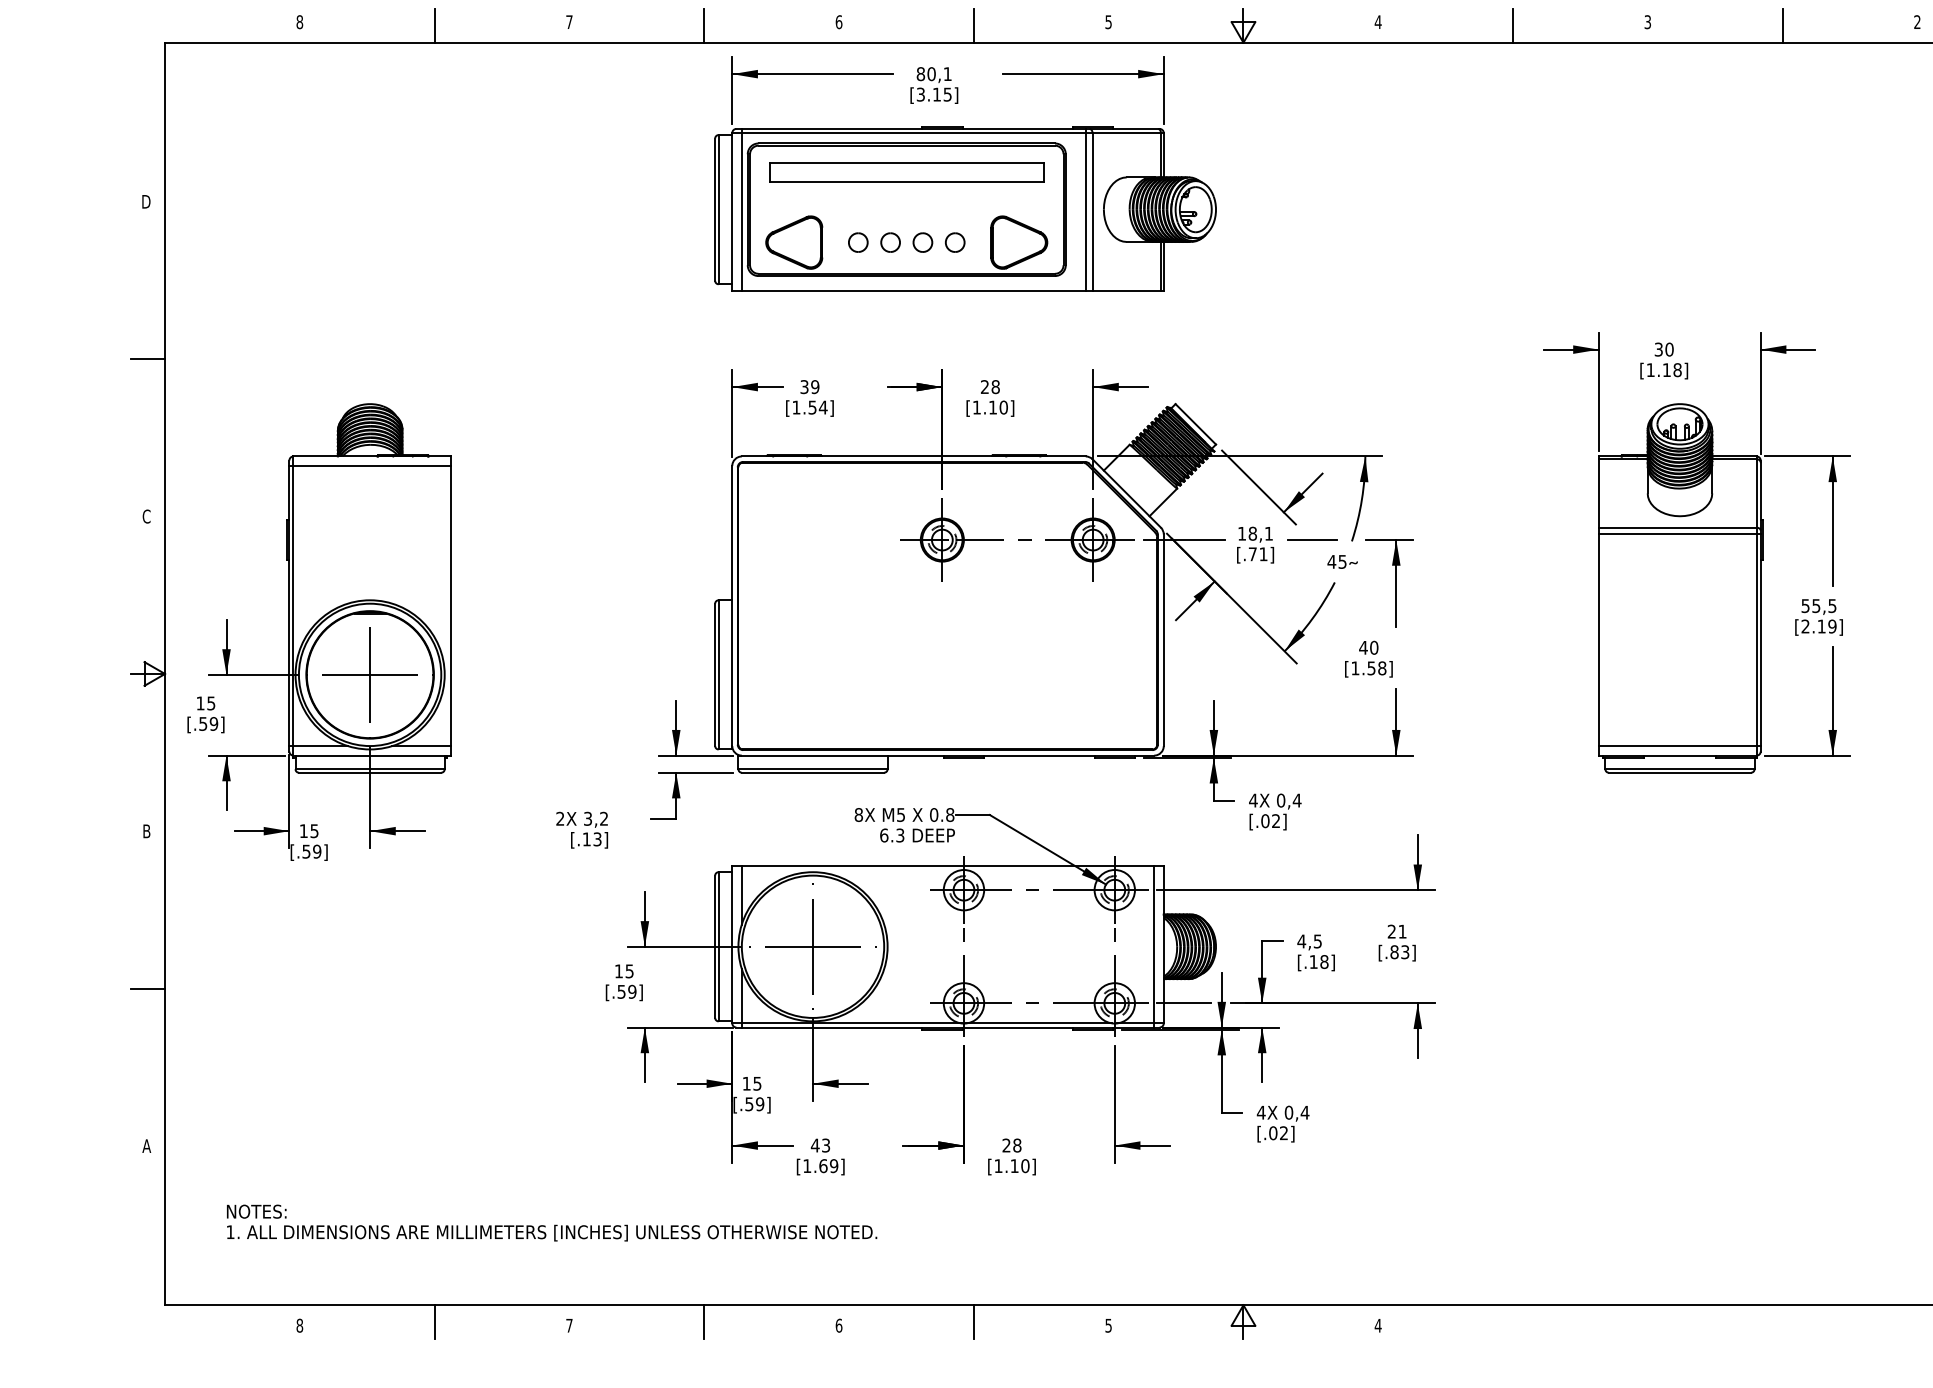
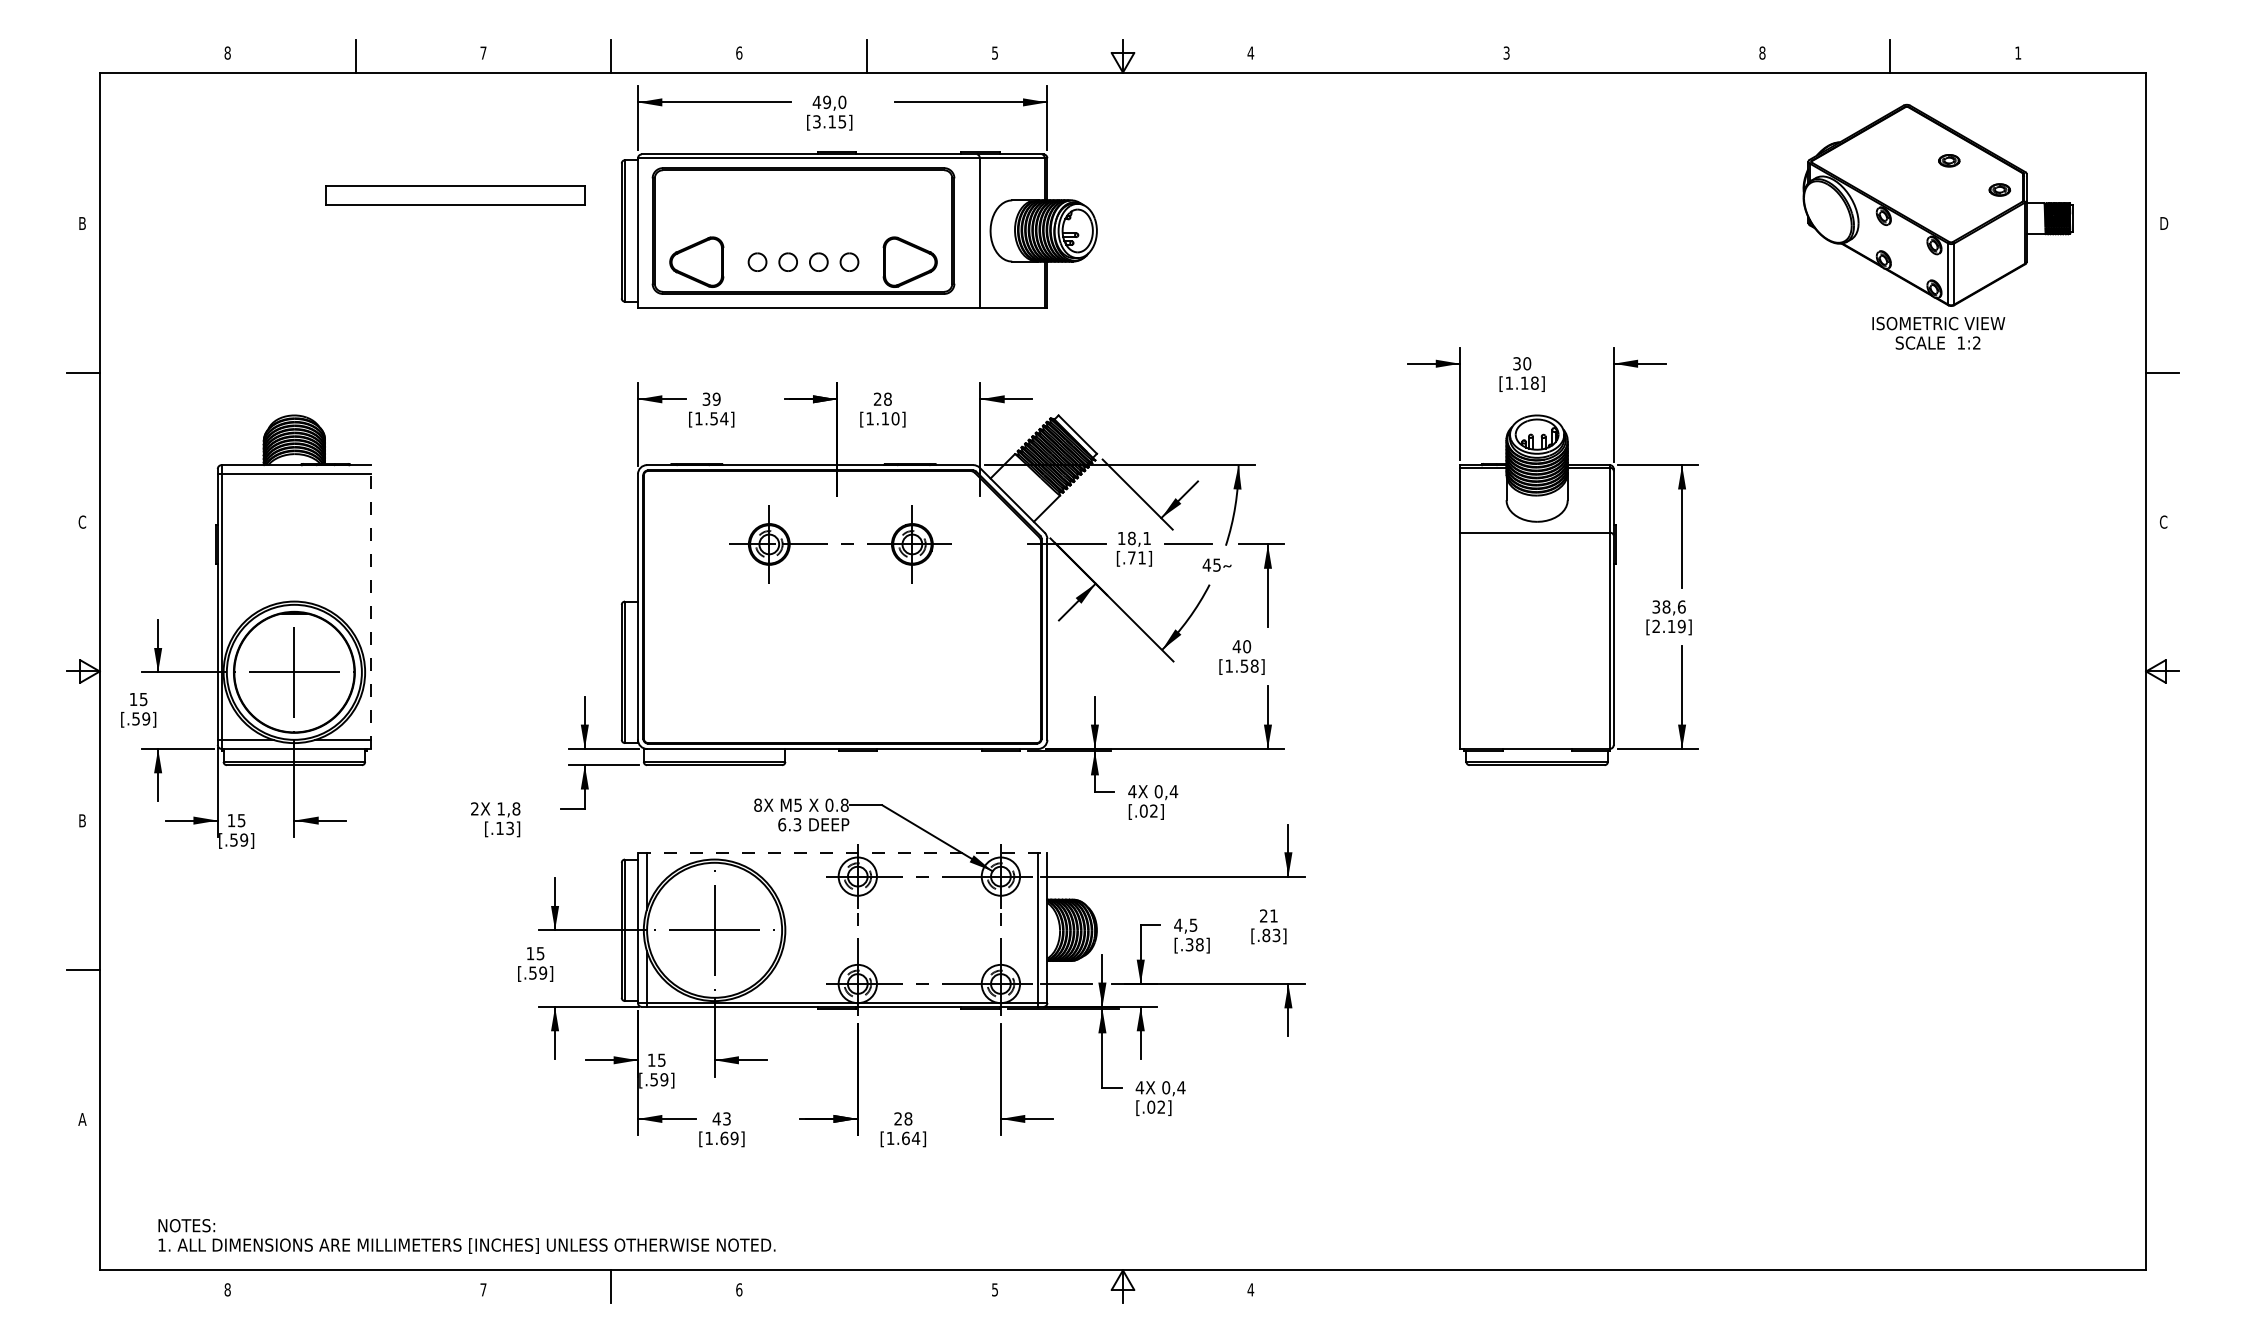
text: (1917, 21) -> (1762, 52), 2 -> 8
line: (1512, 25) -> (1378, 56), removed
line: (1782, 25) -> (1634, 56), removed
text: (934, 74) -> (829, 102), 80,1 -> 49,0
part: (906, 172) -> (455, 195), moved
text: (145, 201) -> (81, 223), D -> B
line: (742, 209) -> (647, 230), removed
line: (1085, 209) -> (973, 230), removed
line: (1679, 534) -> (1536, 539), removed
part: (1017, 540) -> (840, 544), moved
text: (1818, 605) -> (1668, 606), 55,5 -> 38,6
line: (451, 606) -> (371, 607), solid -> dashed
line: (1679, 745) -> (1536, 739), removed
text: (595, 818) -> (508, 808), 3,2 -> 1,8
line: (947, 865) -> (842, 853), solid -> dashed
text: (1313, 961) -> (1189, 944), [.18] -> [.38]
text: (1020, 1166) -> (911, 1138), [1.10] -> [1.64]
text: (551, 1223) -> (466, 1236), moved
line: (434, 1322) -> (355, 1286), removed
line: (974, 1322) -> (867, 1286), removed

